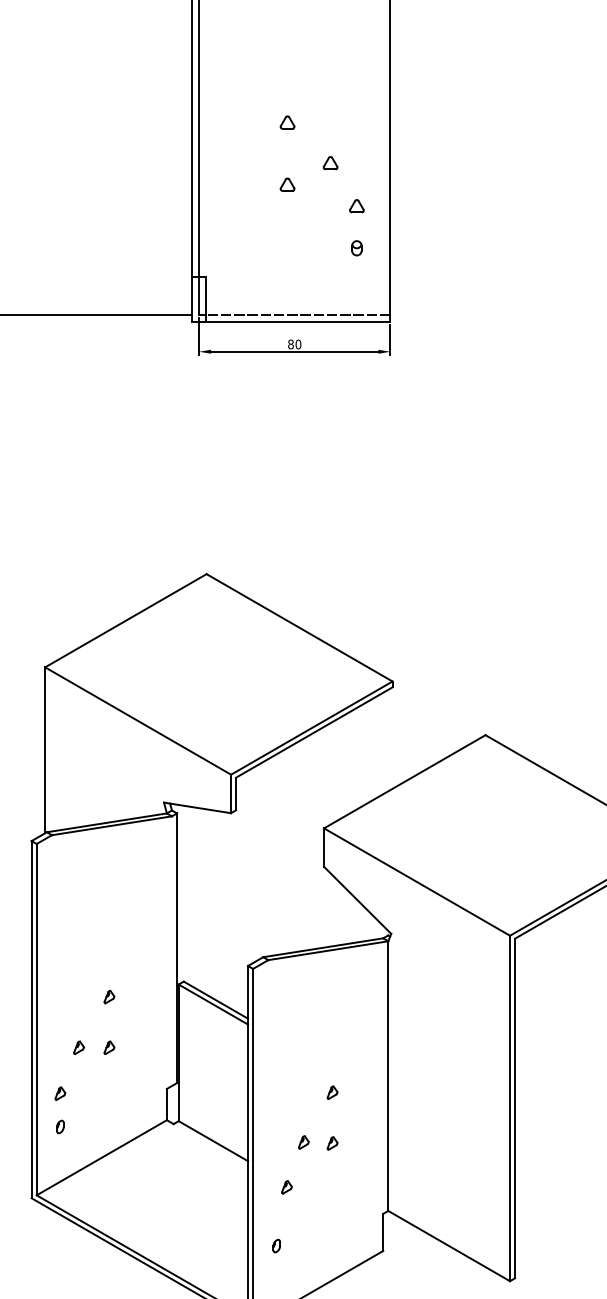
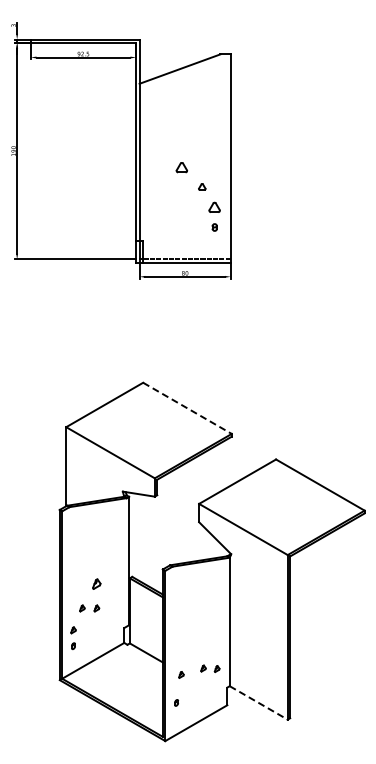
part: (287, 122) -> (181, 167), size x1.6
part: (287, 183) -> (181, 196), removed
part: (356, 206) -> (214, 207), size x1.6
line: (299, 628) -> (187, 408), solid -> dashed
part: (108, 997) -> (96, 584), size x1.6
part: (331, 1091) -> (202, 629), removed
part: (318, 1142) -> (210, 668), moved
line: (450, 1247) -> (259, 703), solid -> dashed

